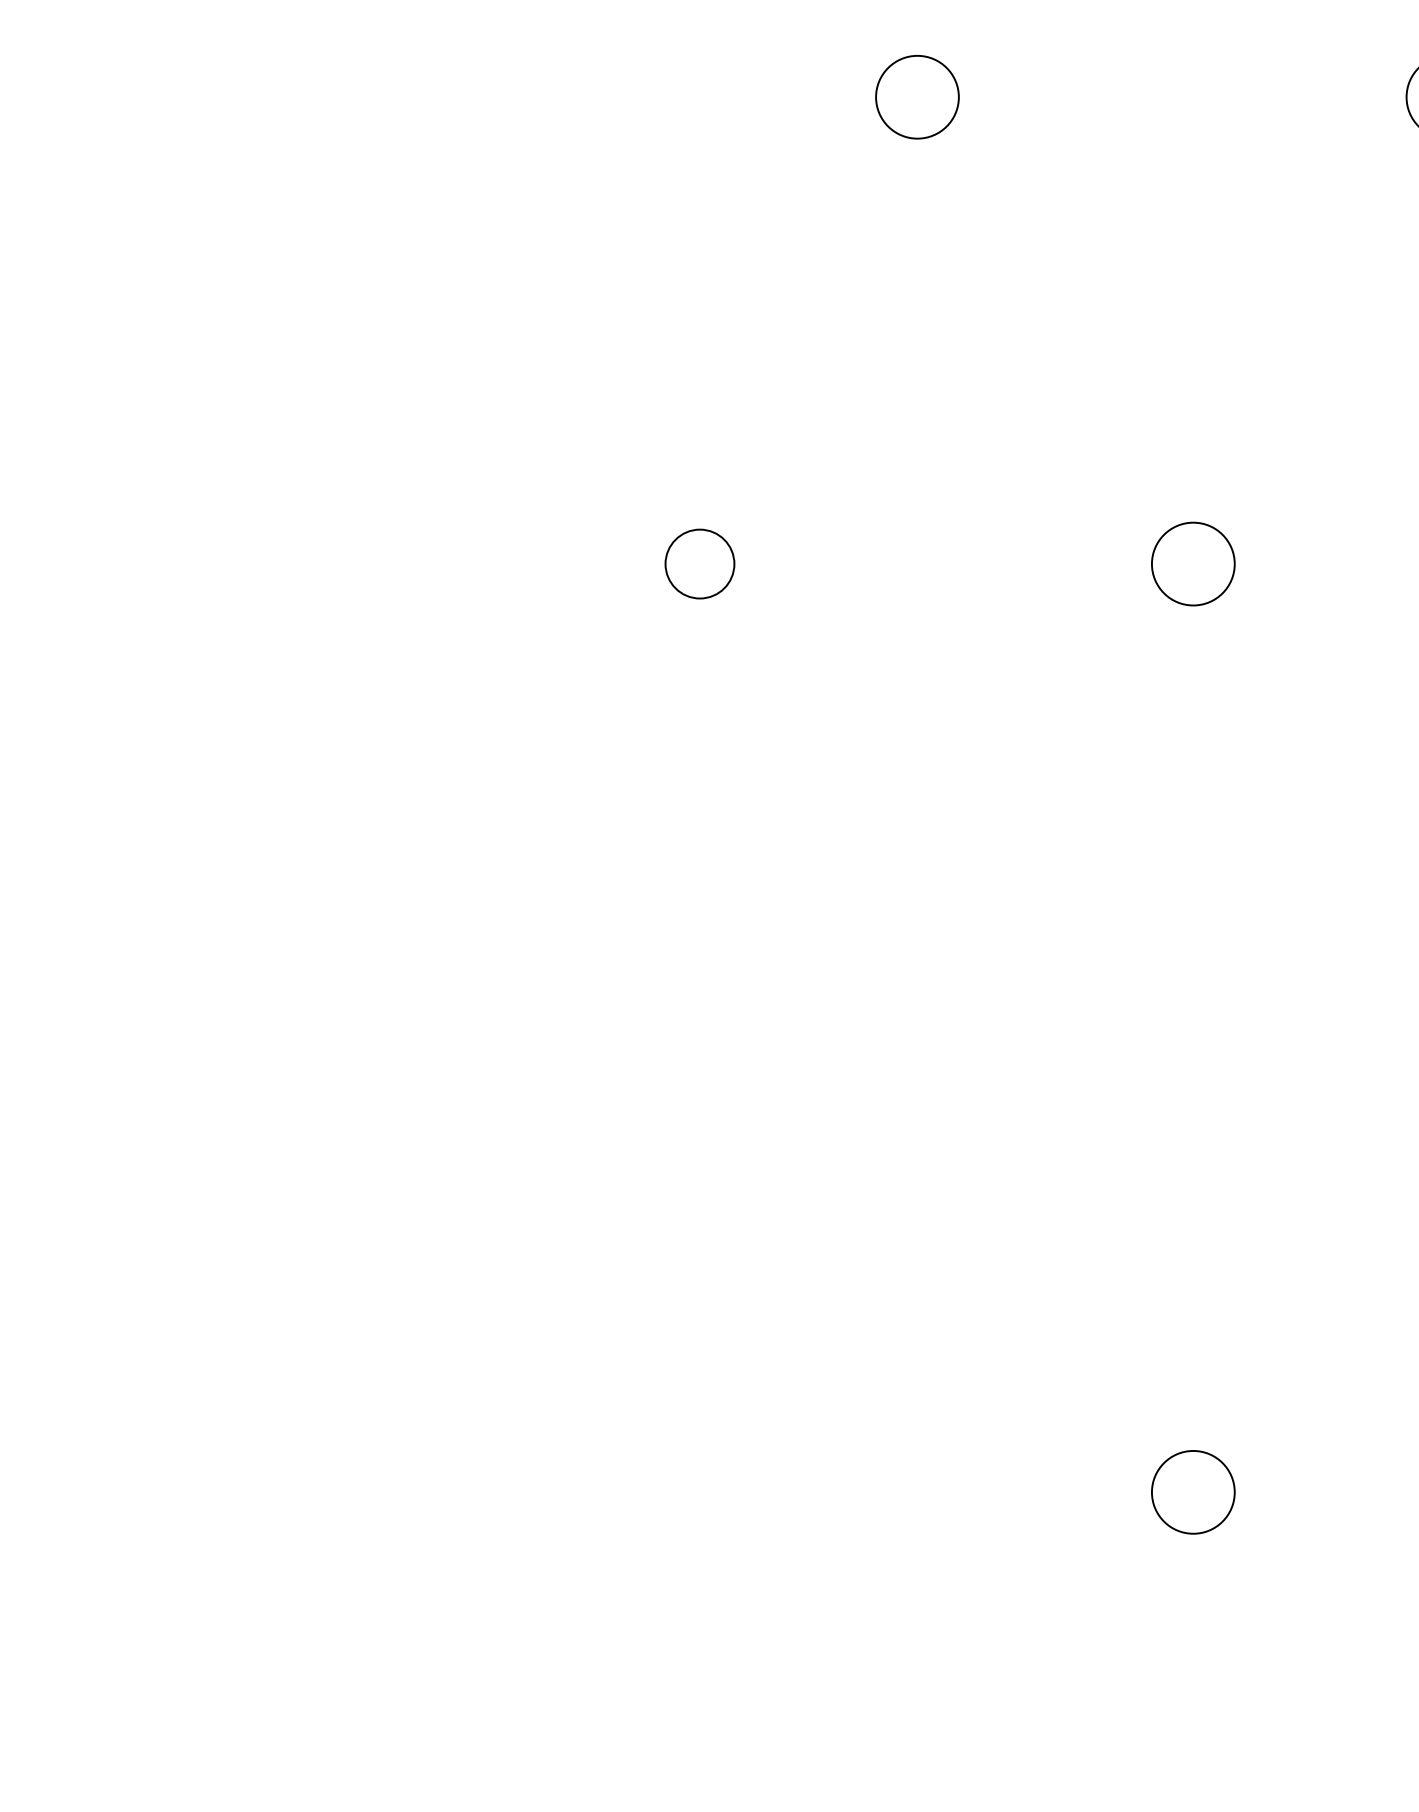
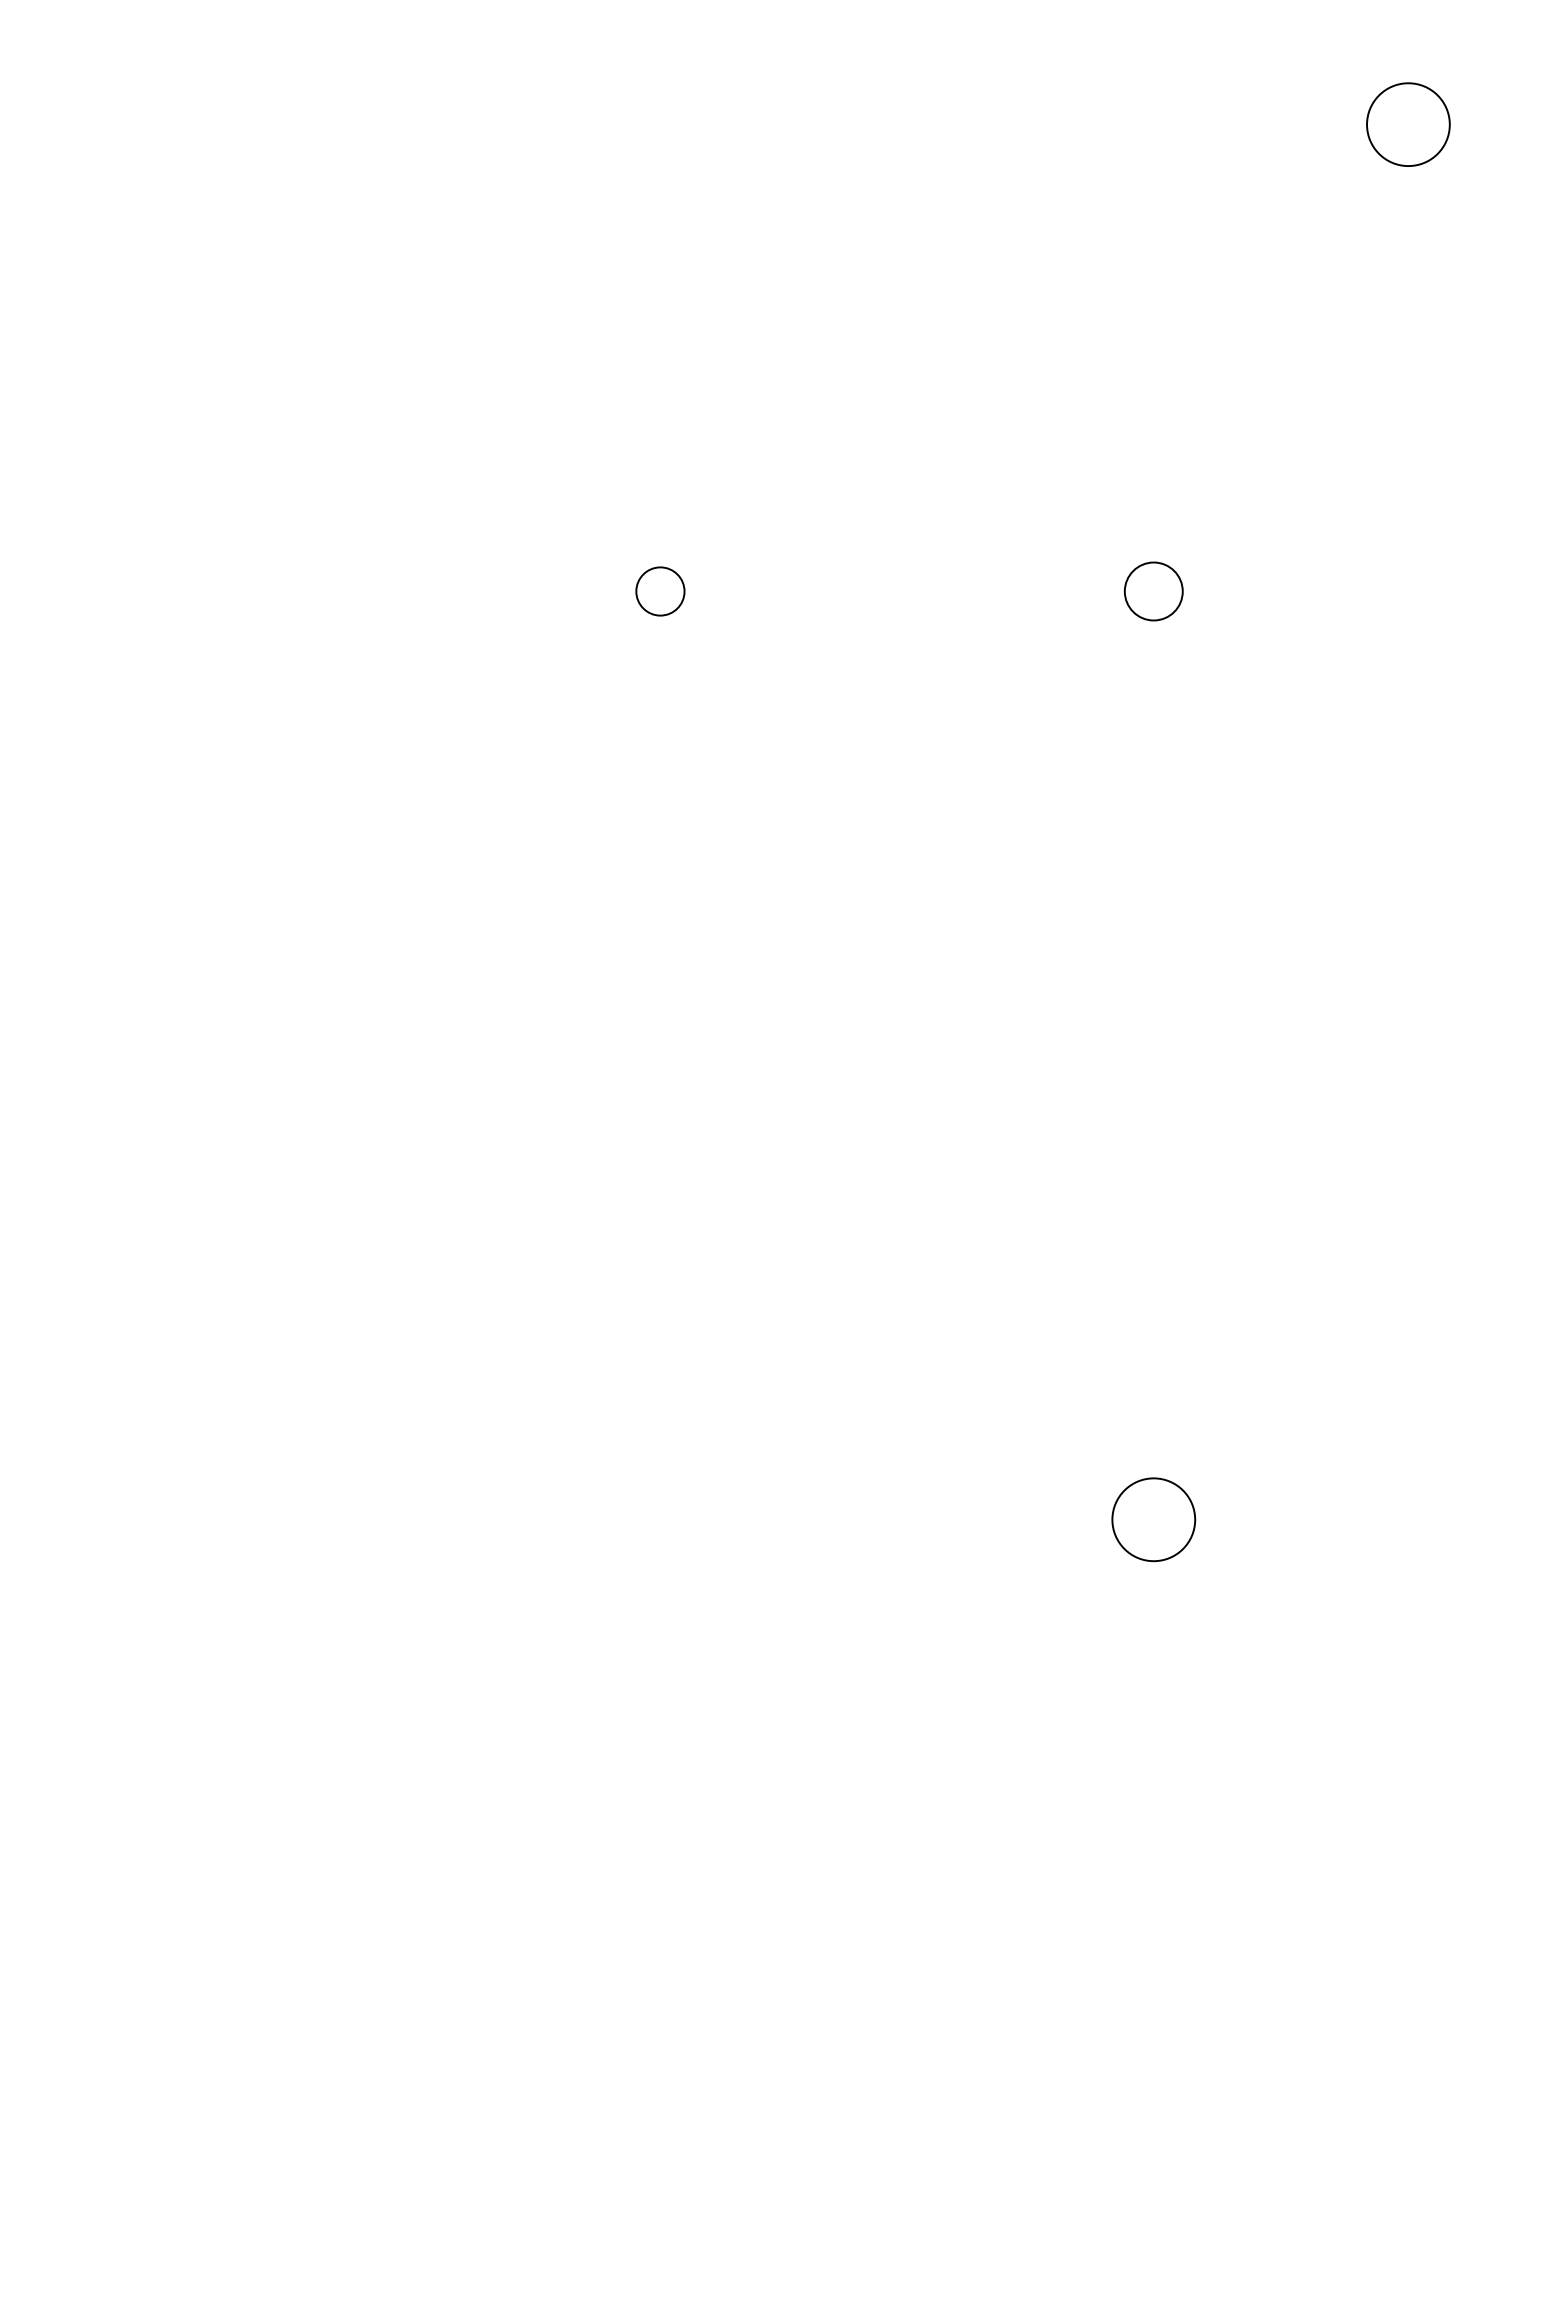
circle: (917, 97) -> (877, 124), removed
circle: (700, 564) -> (660, 591), size x0.7
circle: (1193, 564) -> (1153, 591), size x0.7

